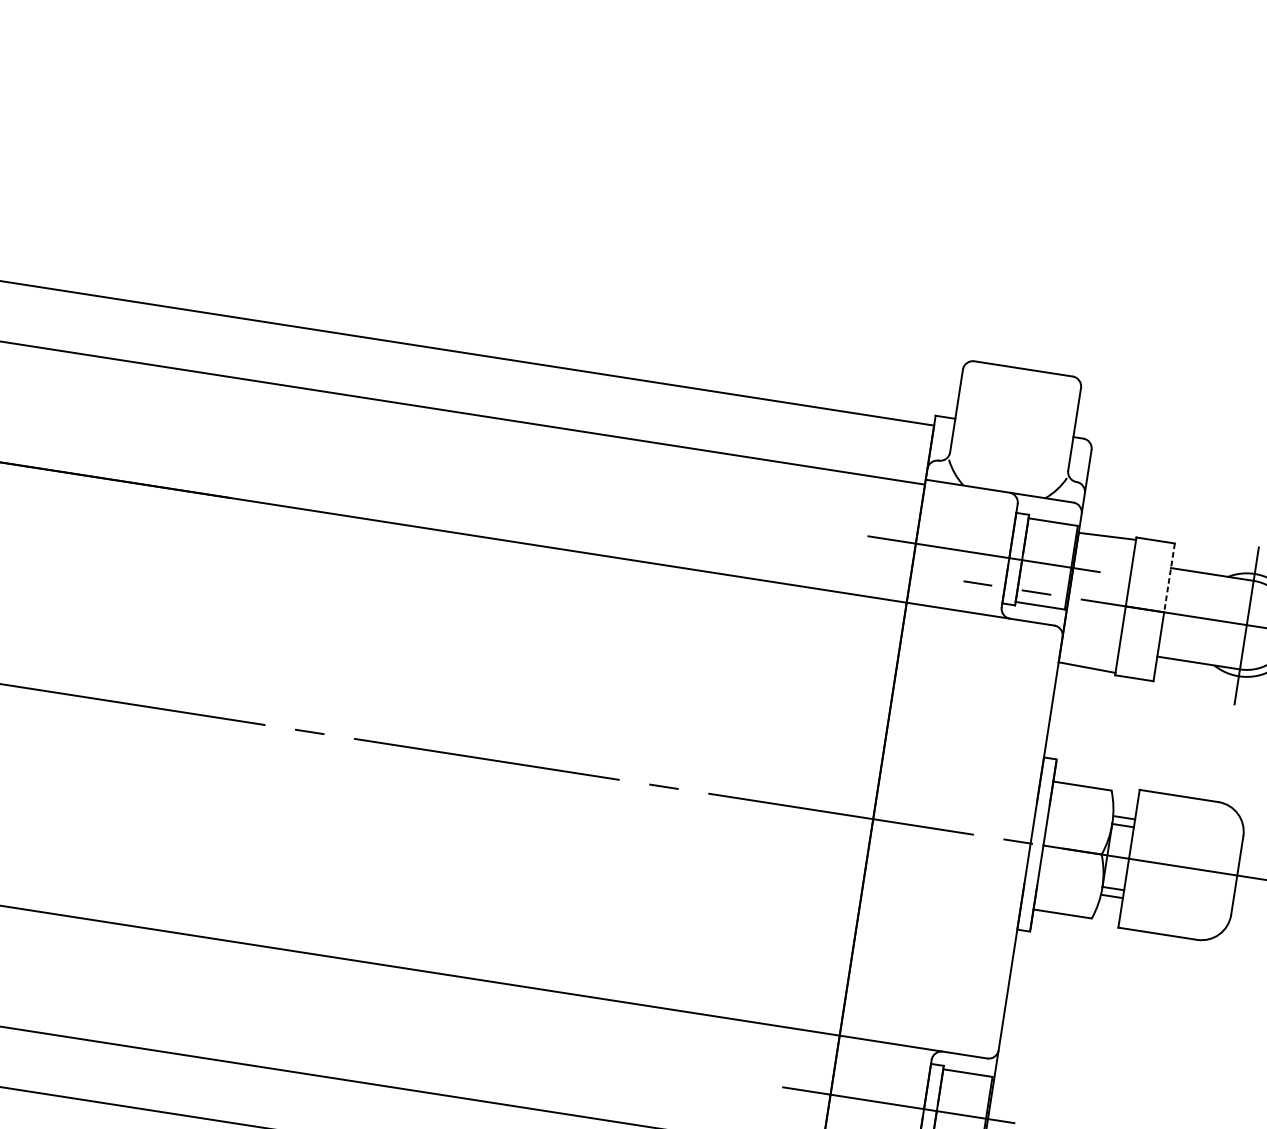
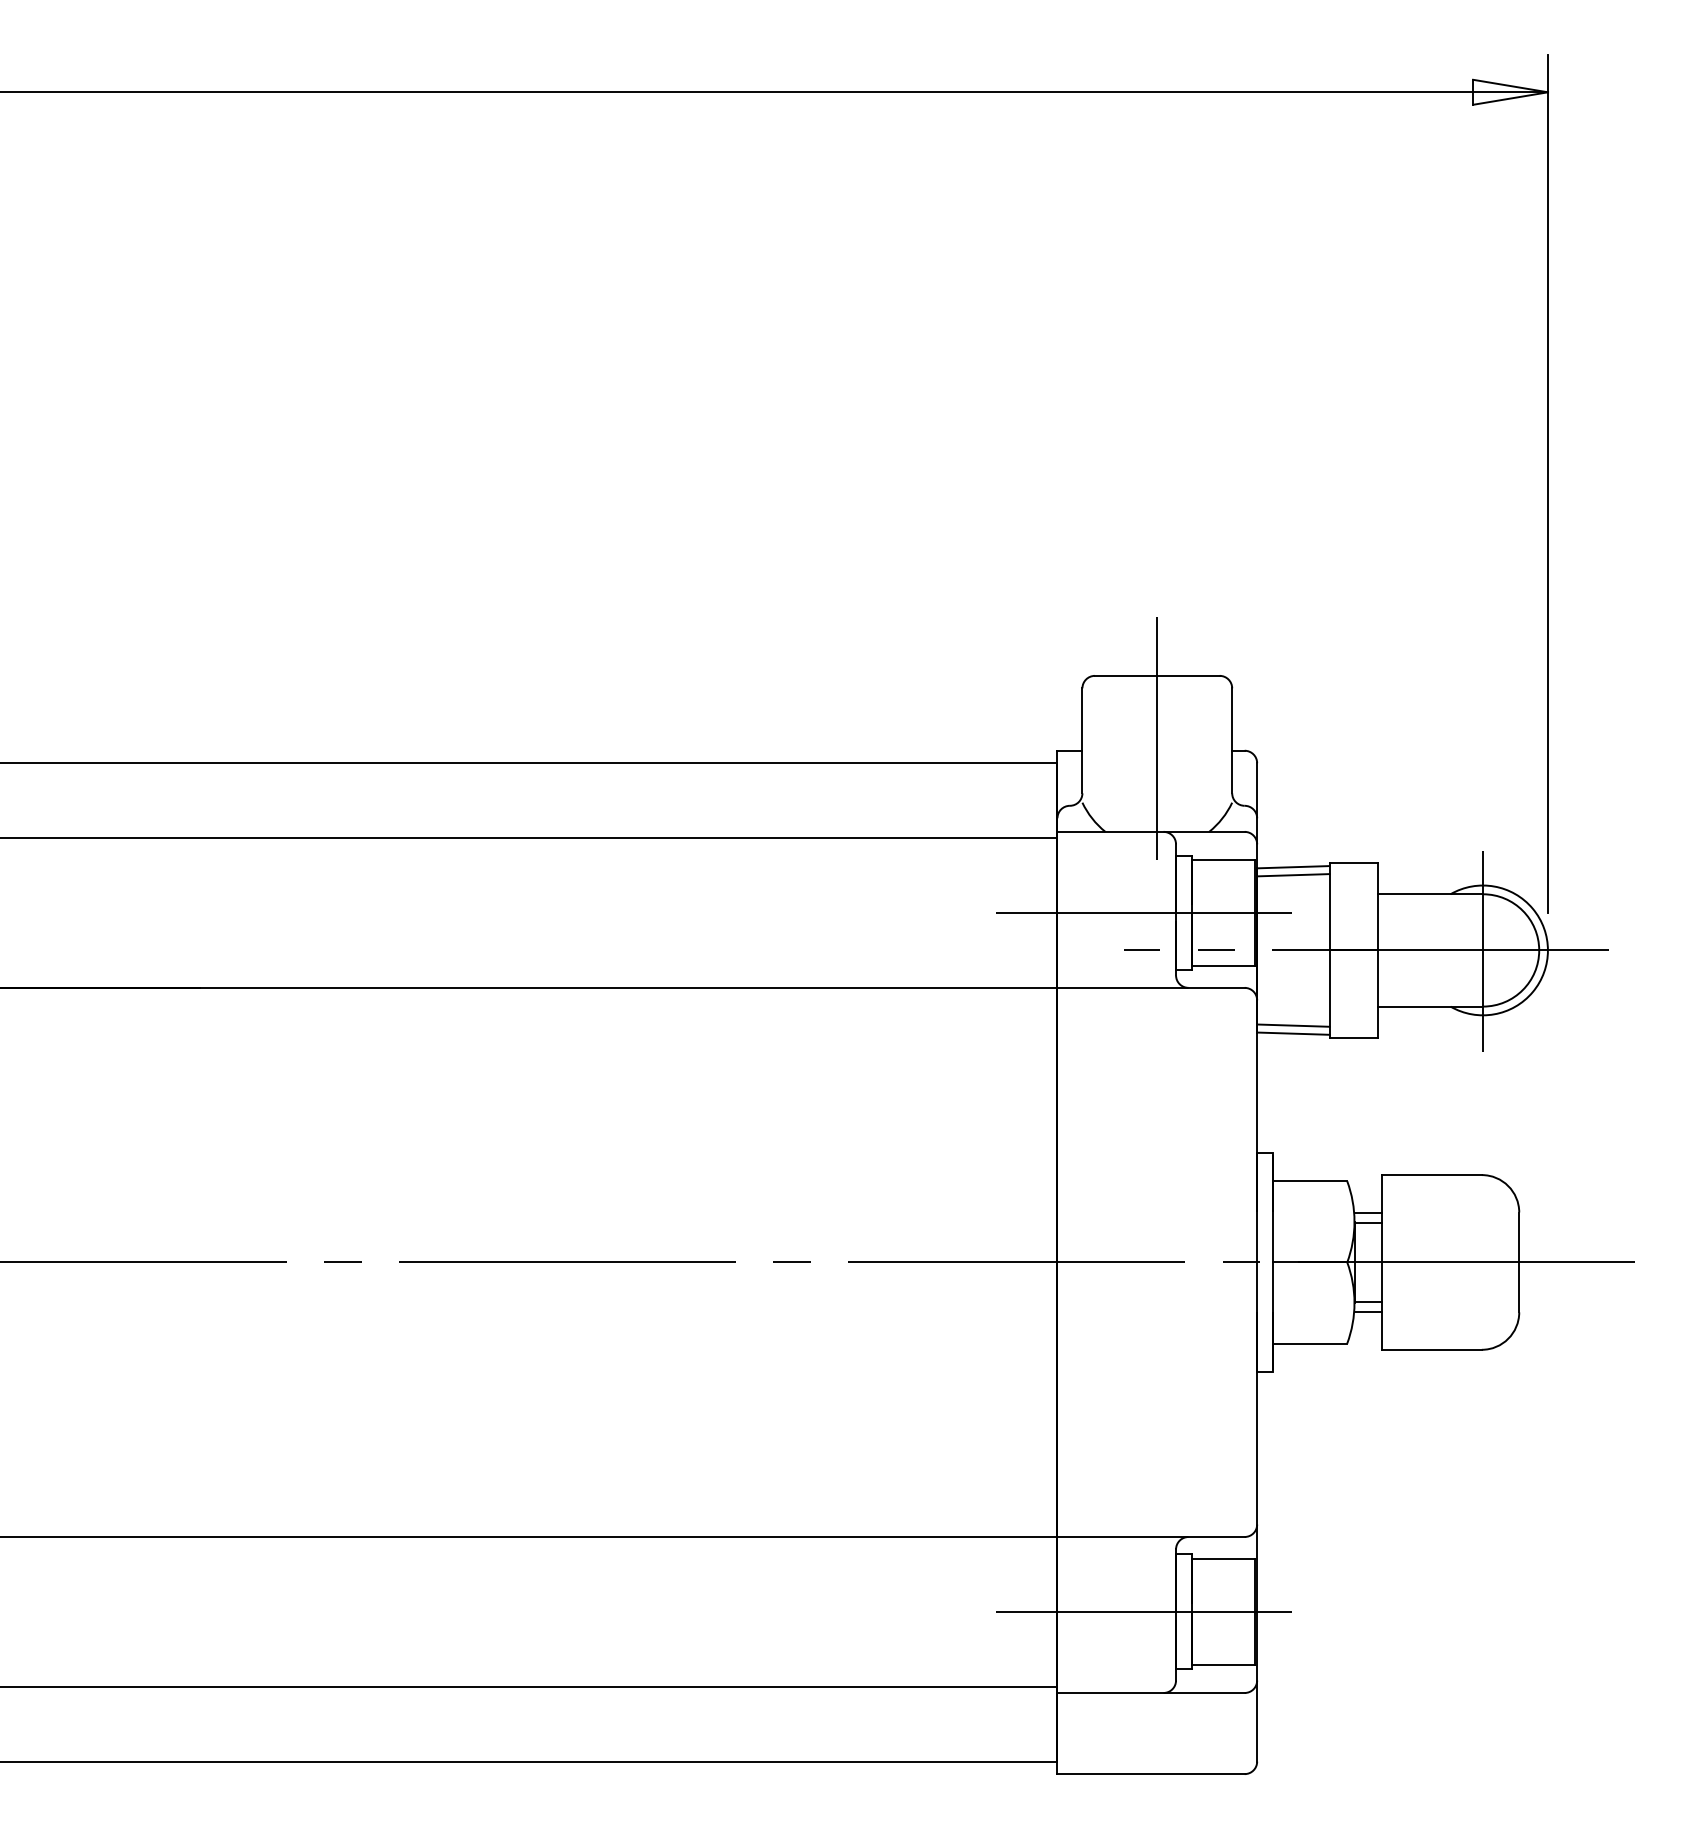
line: (1016, 417) -> (1157, 737), added
line: (1106, 542) -> (1293, 875), added
line: (1169, 577) -> (1378, 906), dashed -> solid
line: (1088, 661) -> (1293, 1025), added

